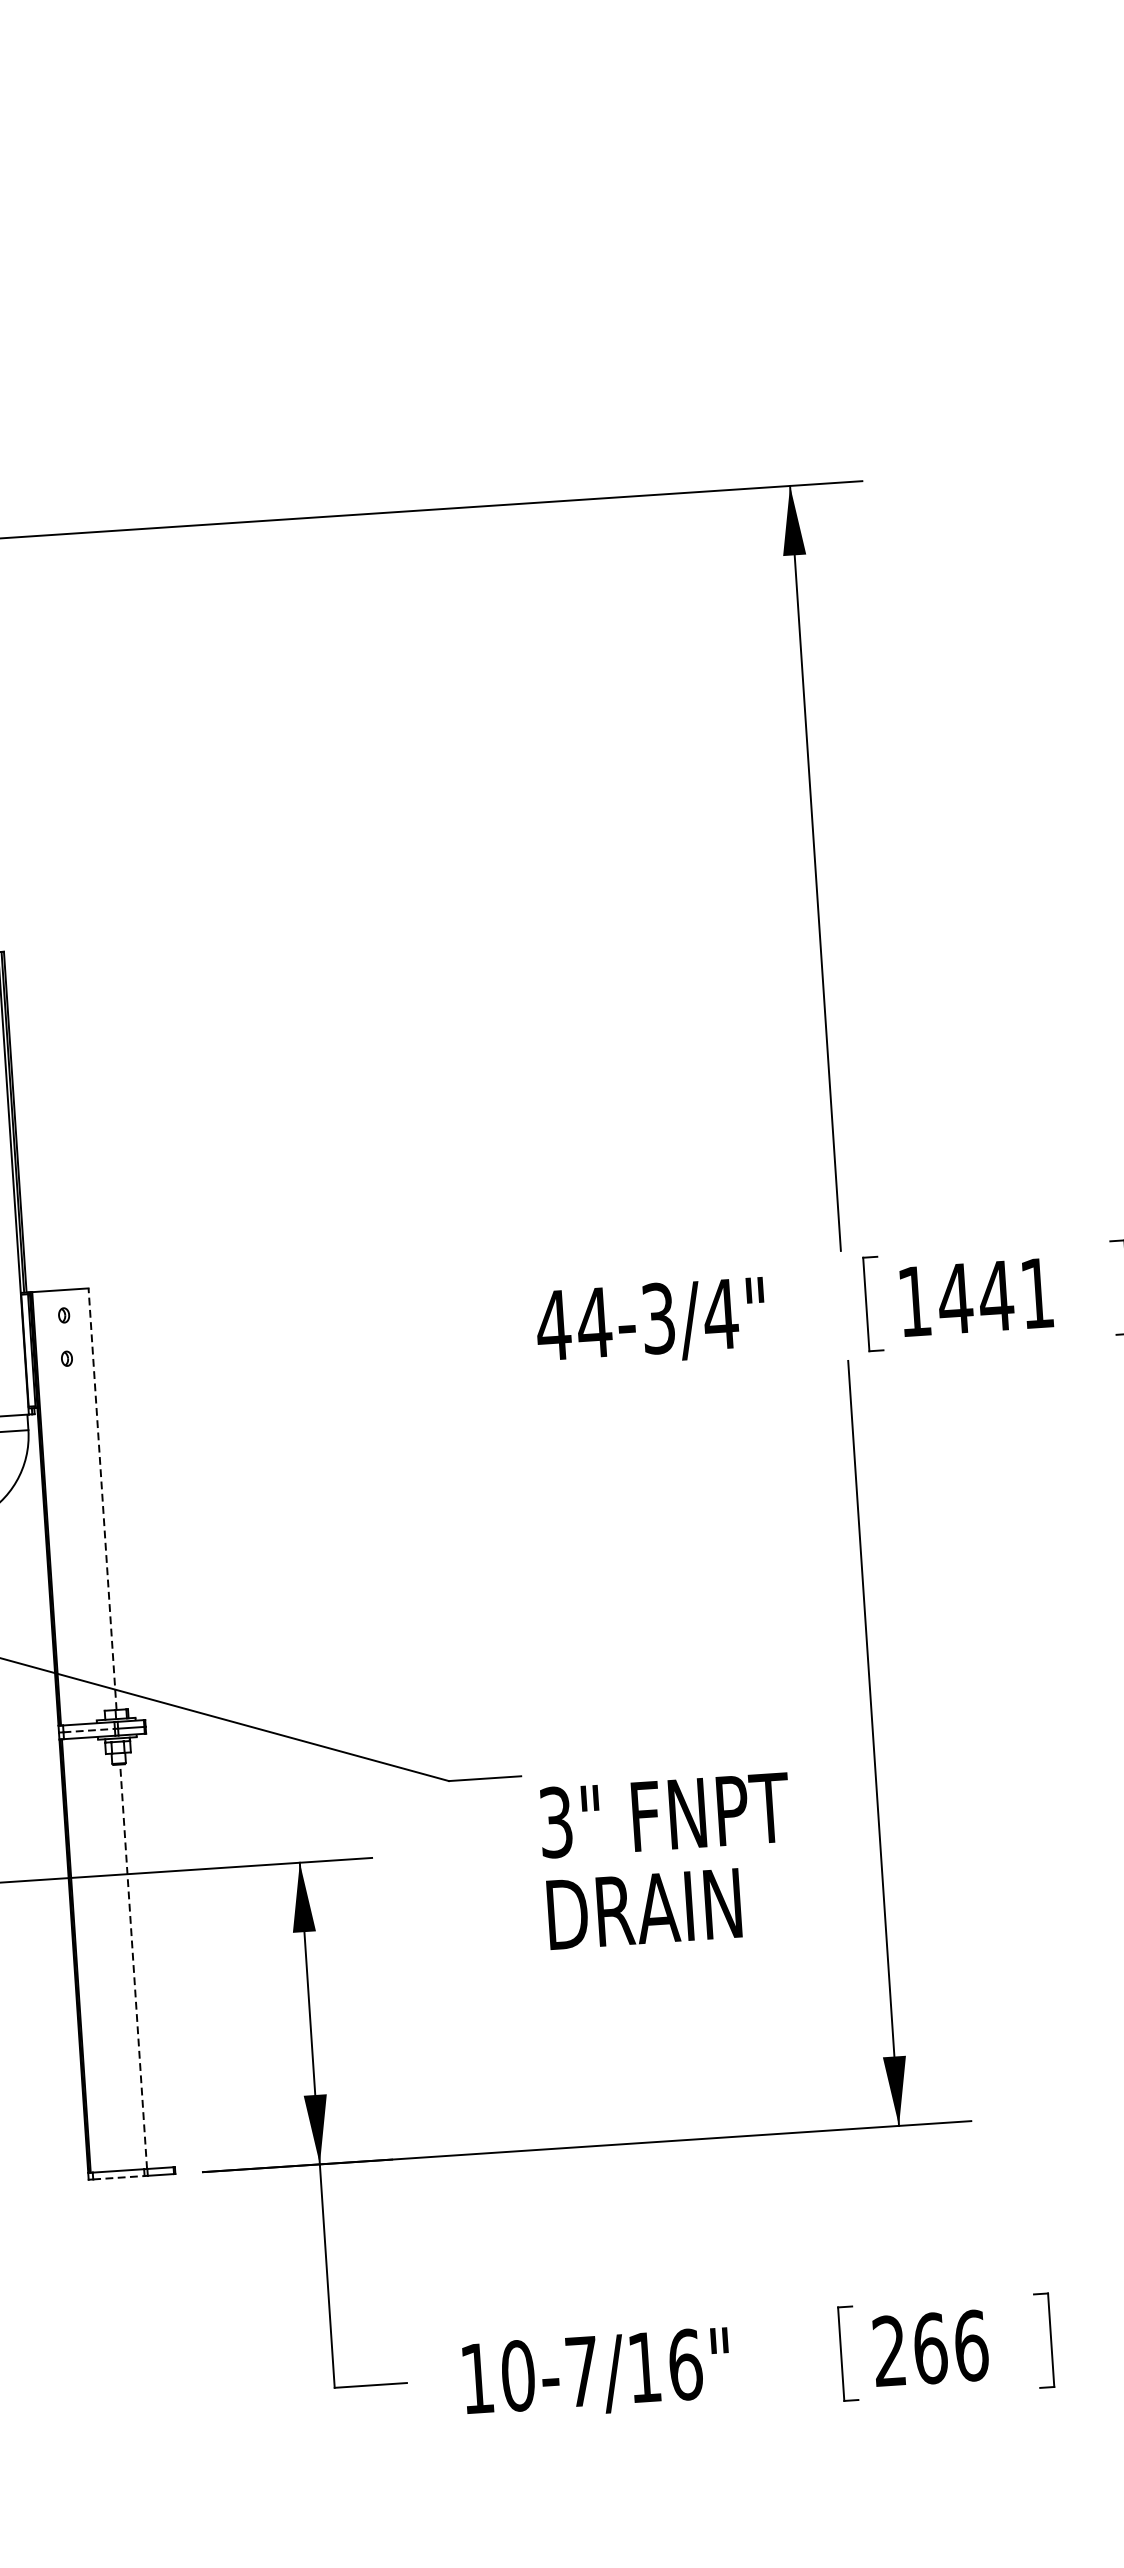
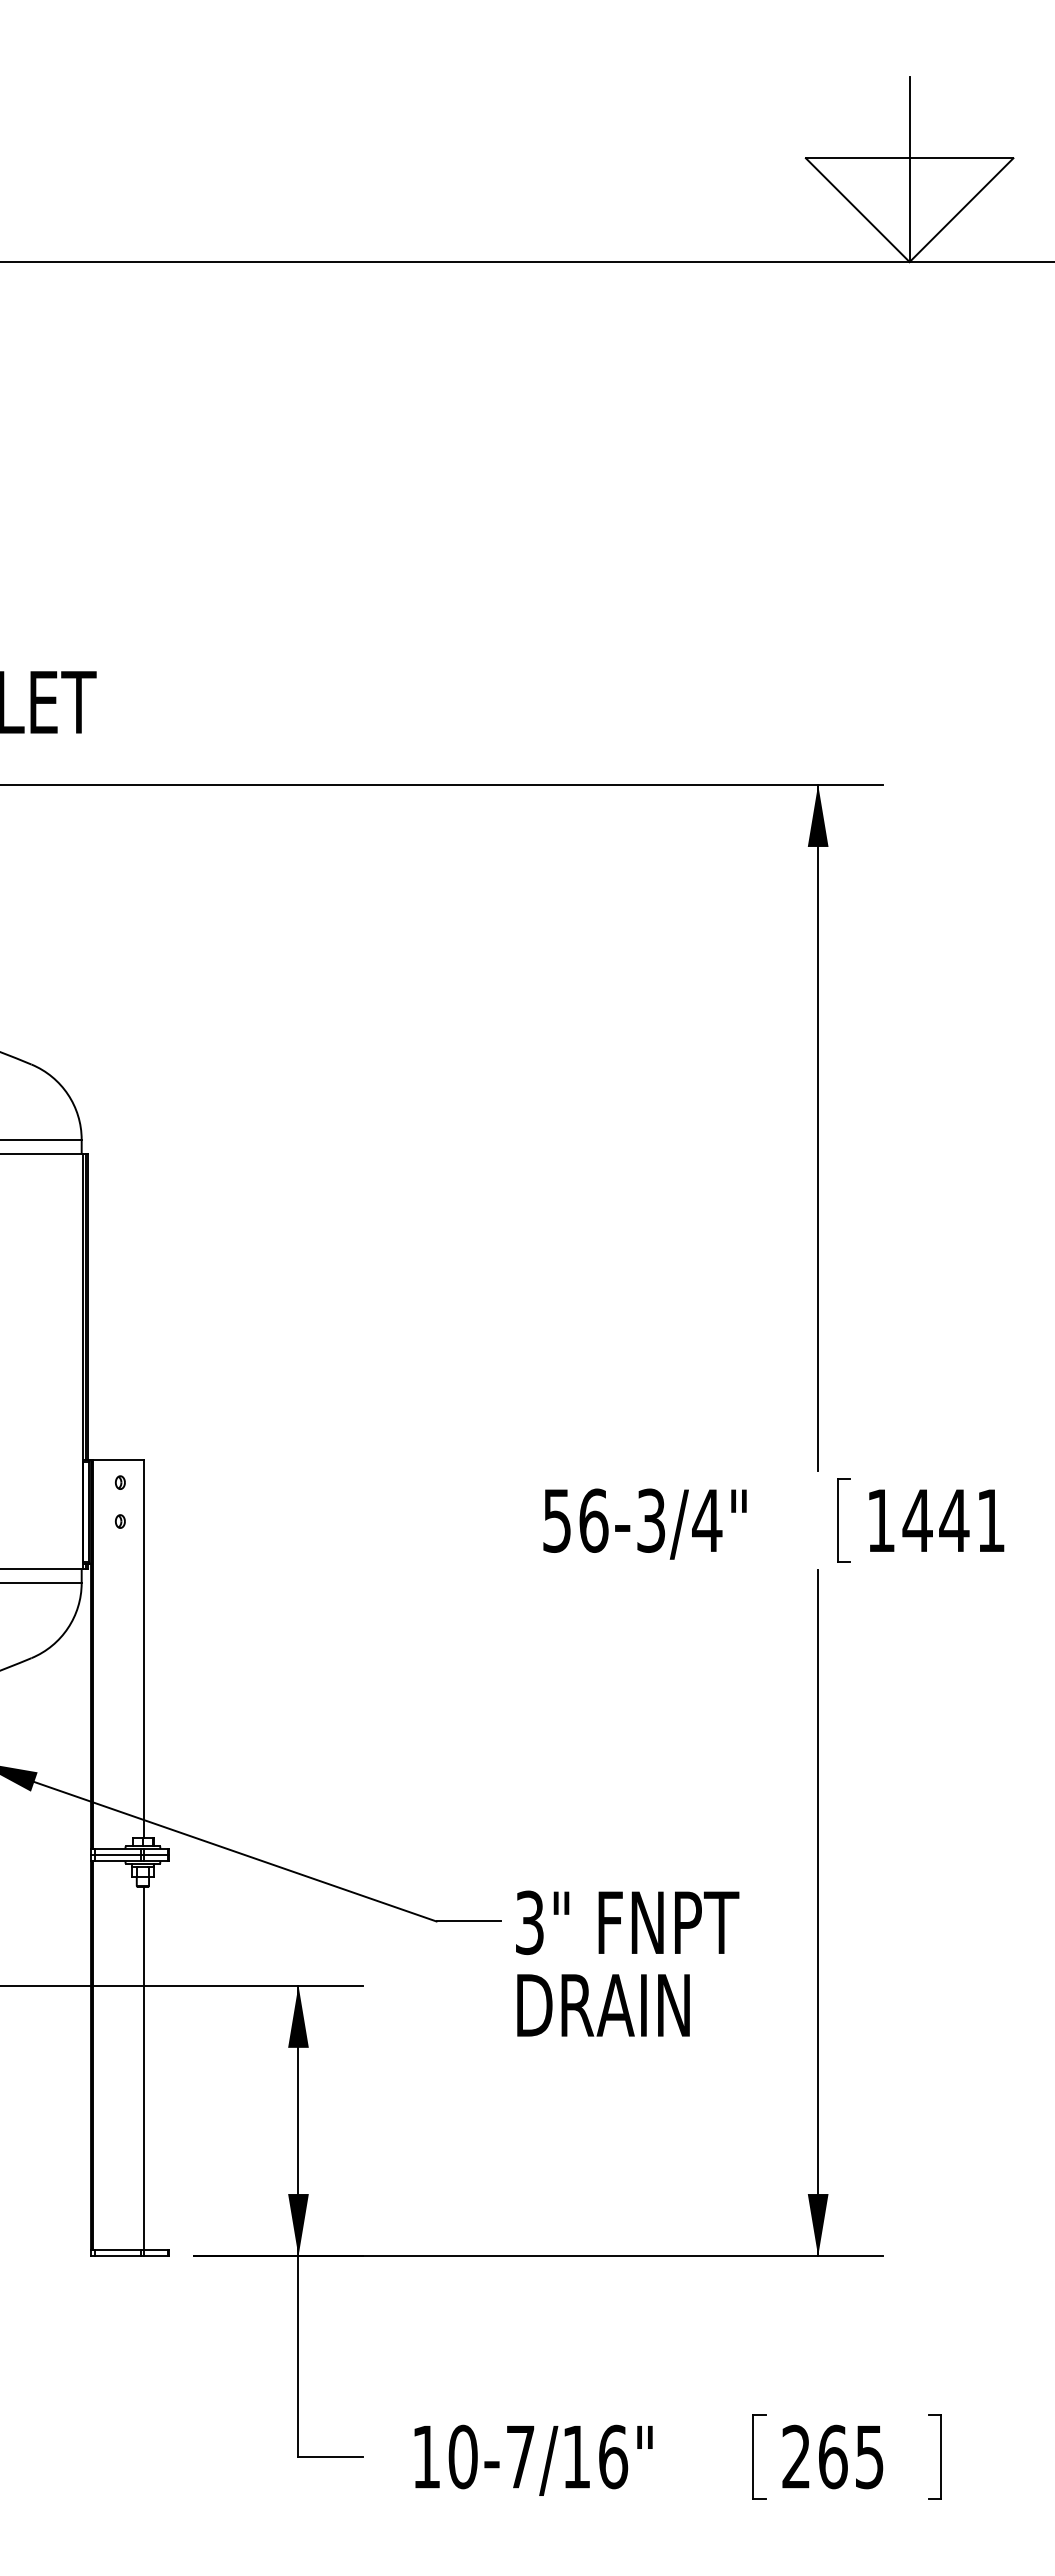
text: (573, 1323) -> (574, 1520), 44-3/4" -> 56-3/4"
line: (102, 1498) -> (143, 1648), dashed -> solid
line: (89, 1731) -> (118, 1855), dashed -> solid
text: (667, 1860) -> (627, 1963), moved
line: (133, 1966) -> (143, 2068), dashed -> solid
line: (119, 2177) -> (118, 2256), dashed -> solid
text: (971, 2345) -> (869, 2456), 266 -> 265

